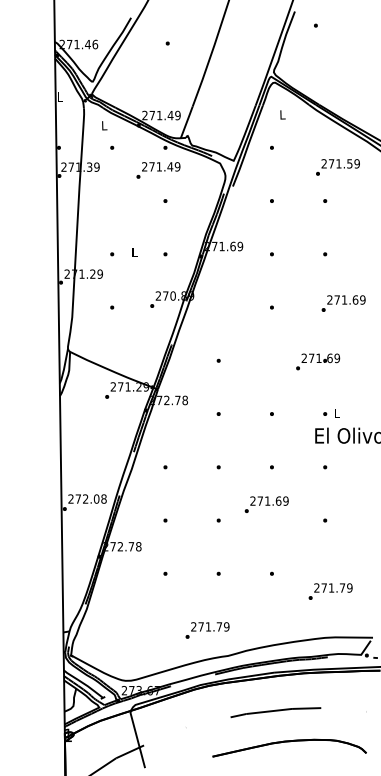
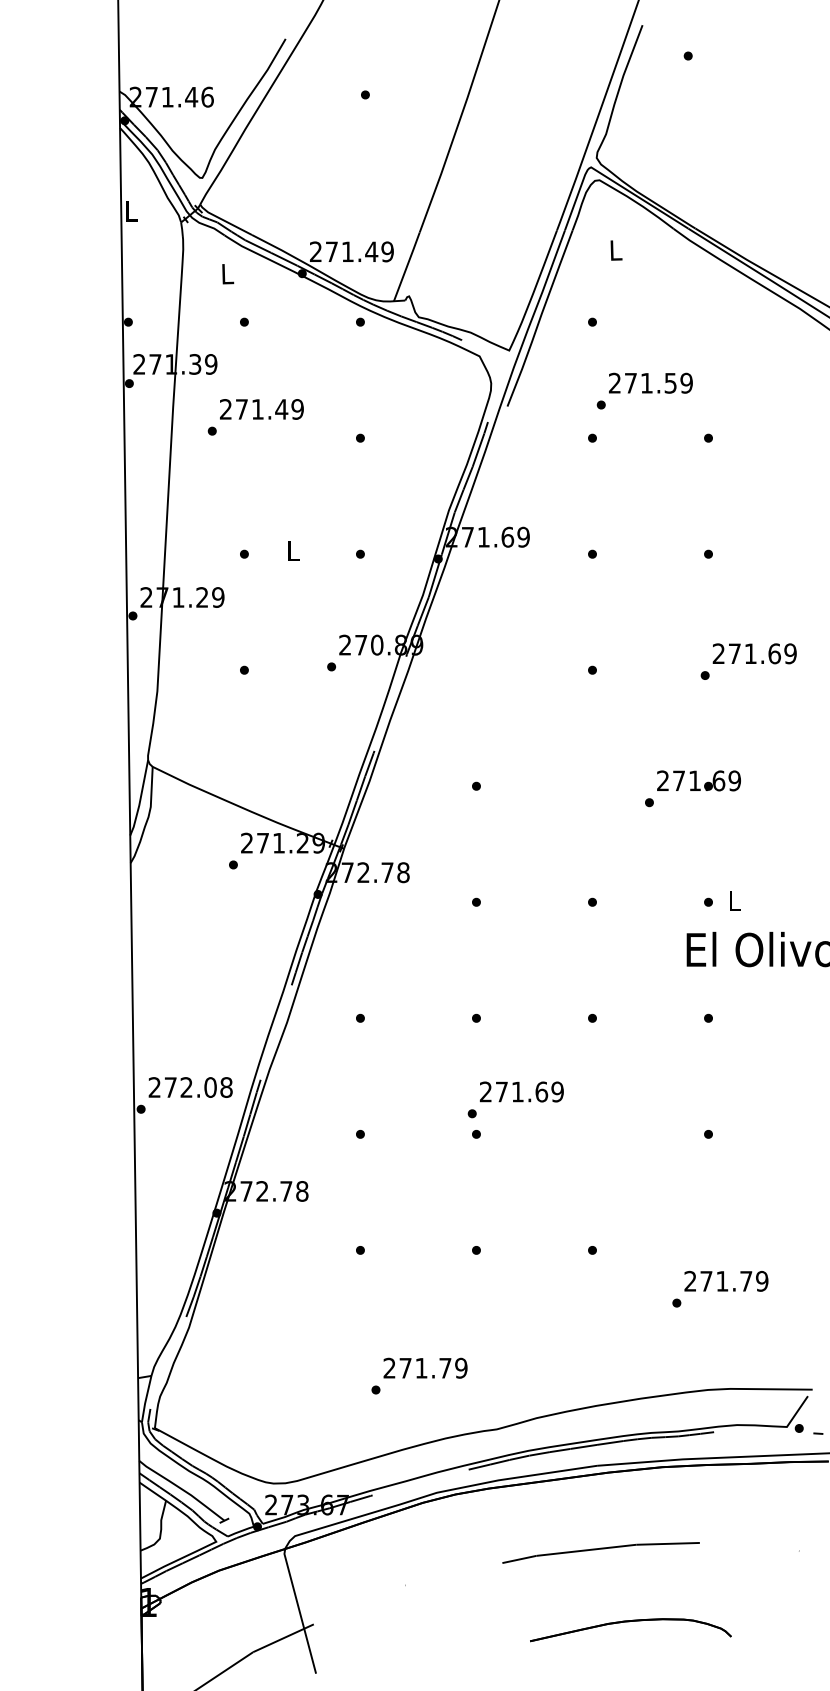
text: (337, 167) -> (643, 391), moved
text: (158, 170) -> (255, 417), moved
text: (266, 504) -> (515, 1099), moved
text: (207, 630) -> (419, 1376), moved
part: (289, 747) -> (630, 1628), size x0.6

